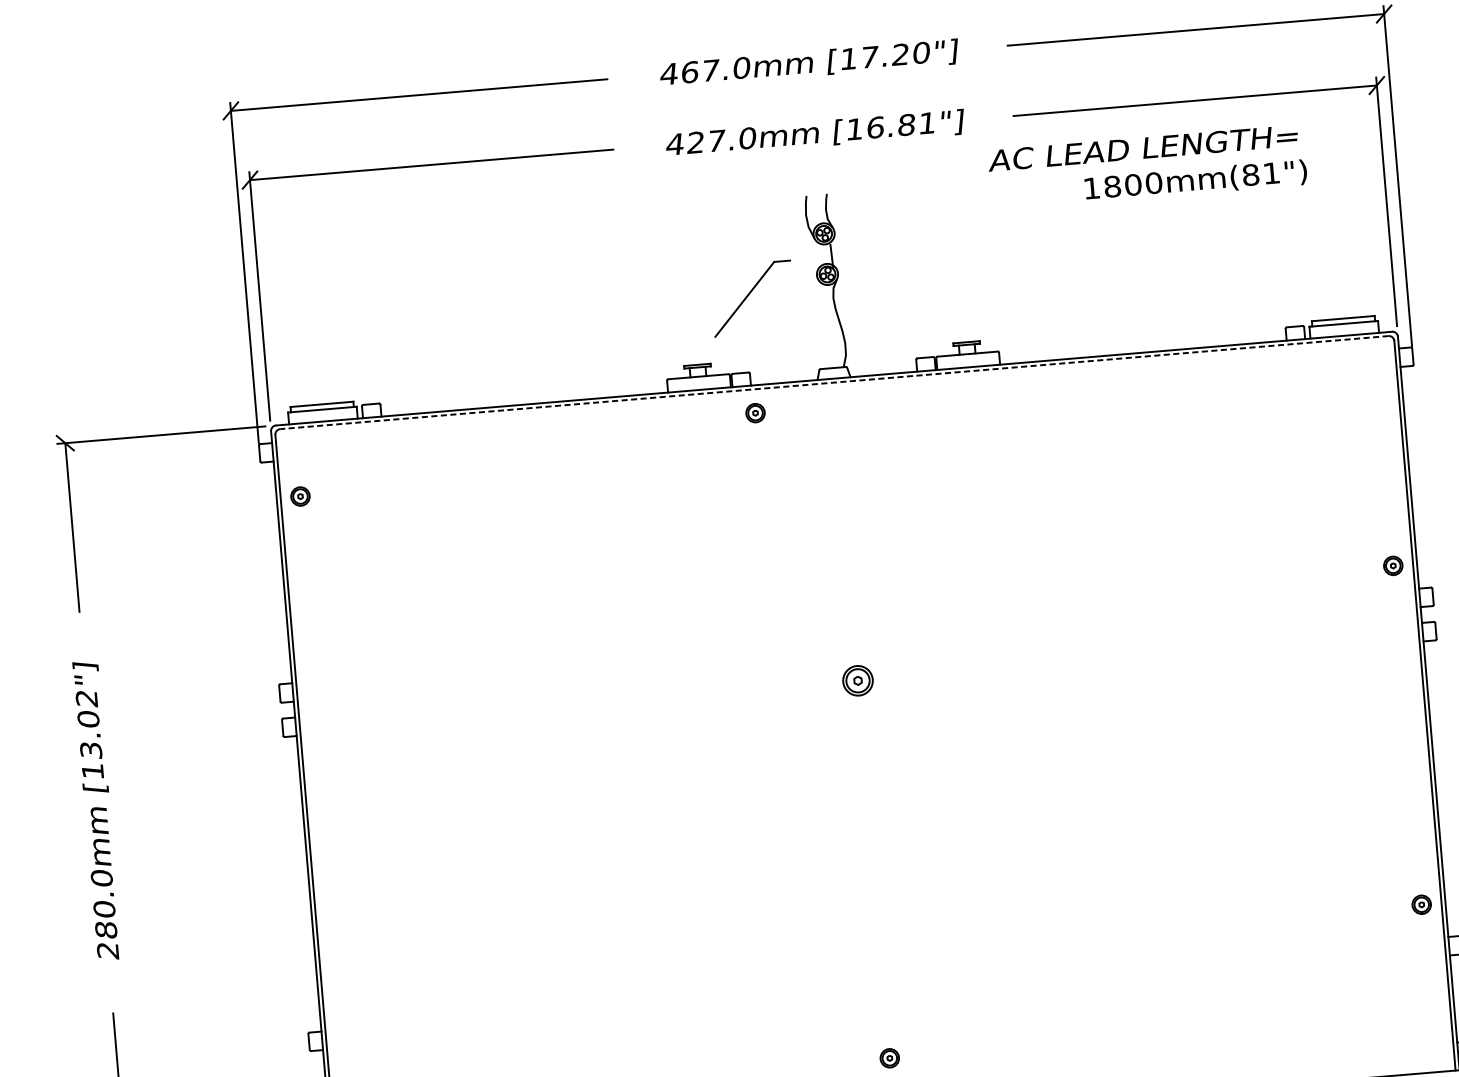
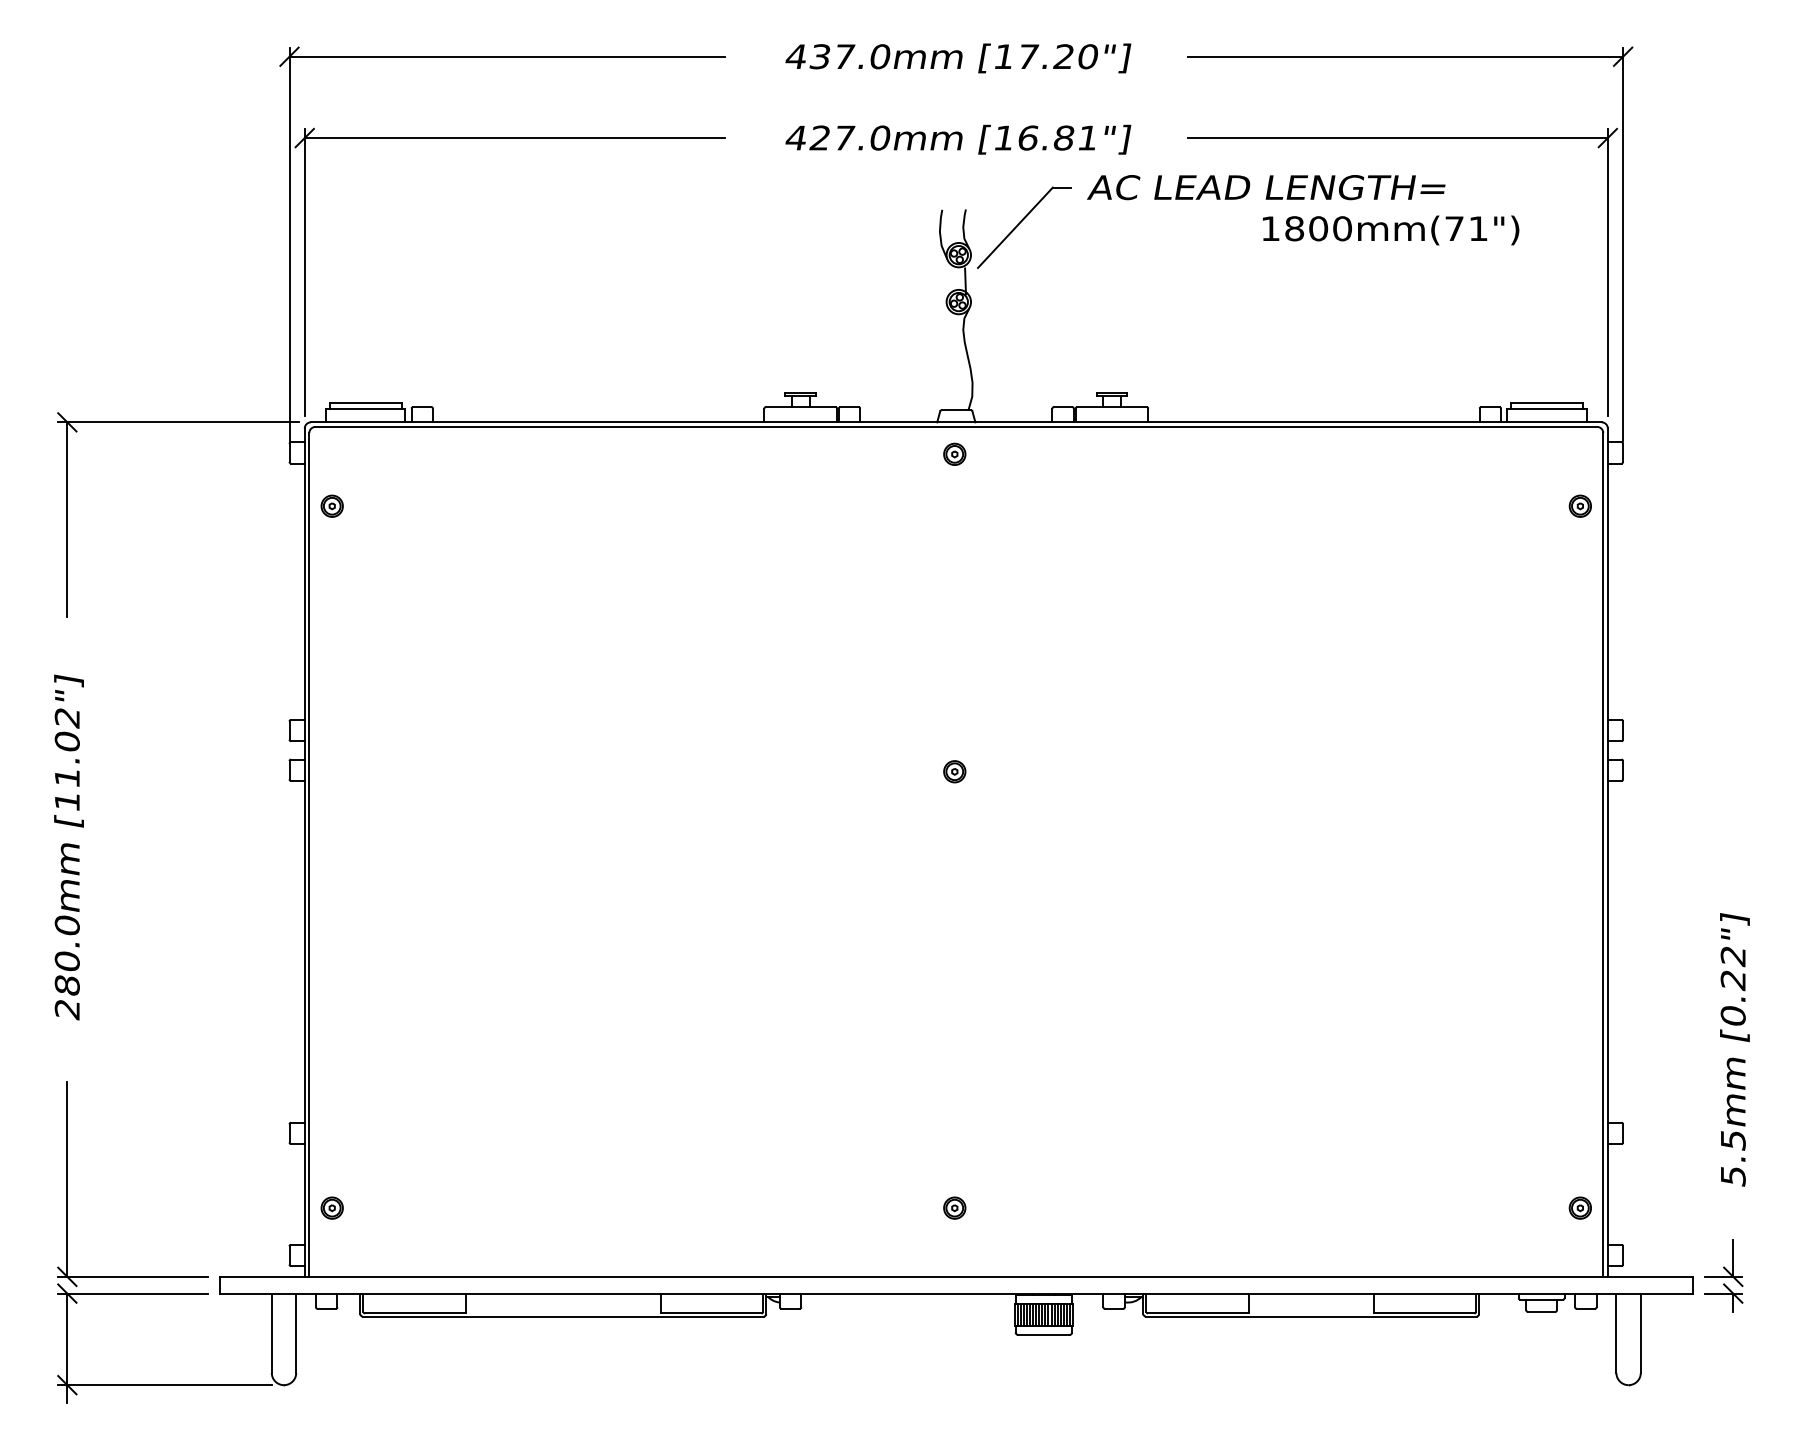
text: (689, 72) -> (819, 56), 467.0mm -> 437.0mm
text: (1143, 148) -> (1266, 187), moved
text: (1250, 174) -> (1454, 228), 1800mm(81") -> 1800mm(71")
part: (752, 298) -> (1024, 227), moved
line: (834, 382) -> (956, 426), dashed -> solid
part: (755, 412) -> (954, 453), moved
part: (1392, 565) -> (1579, 505), moved
part: (857, 680) -> (954, 771), size x0.62
text: (90, 751) -> (66, 778), [13.02"] -> [11.02"]
part: (1420, 904) -> (1579, 1207), moved

